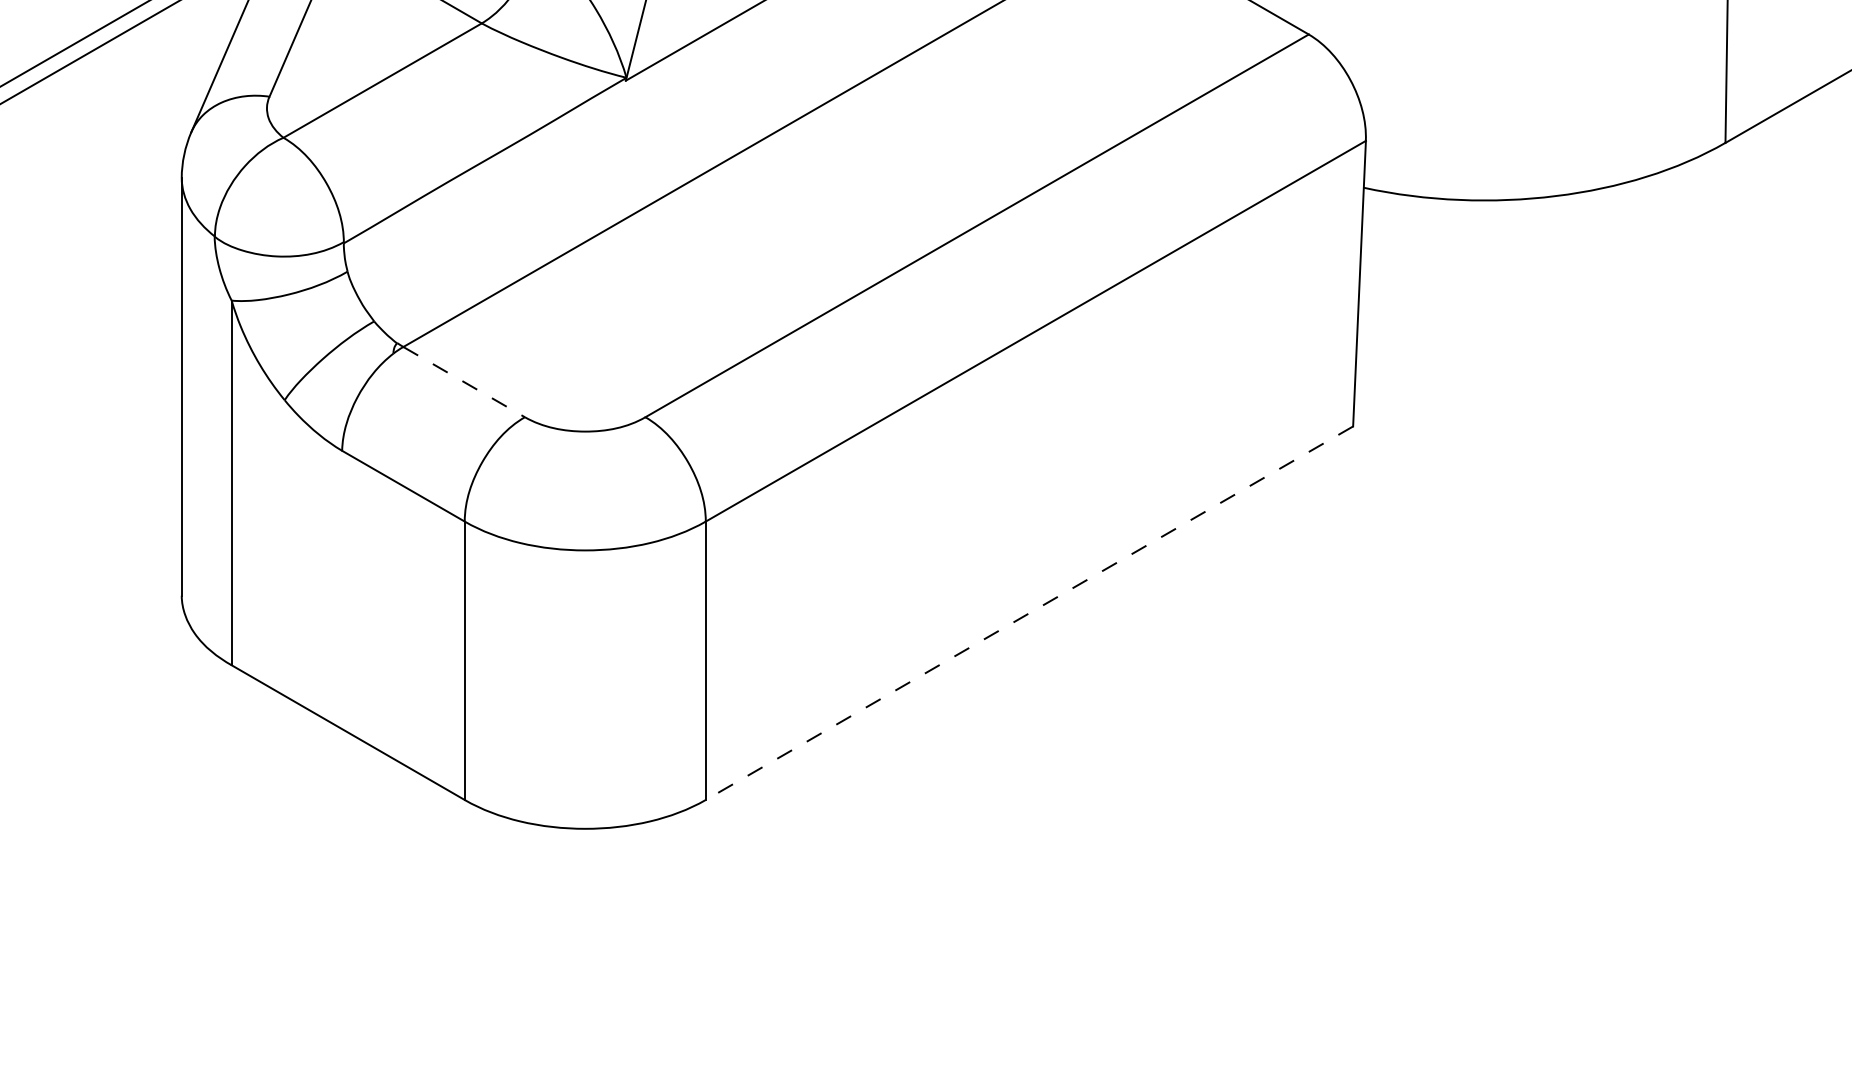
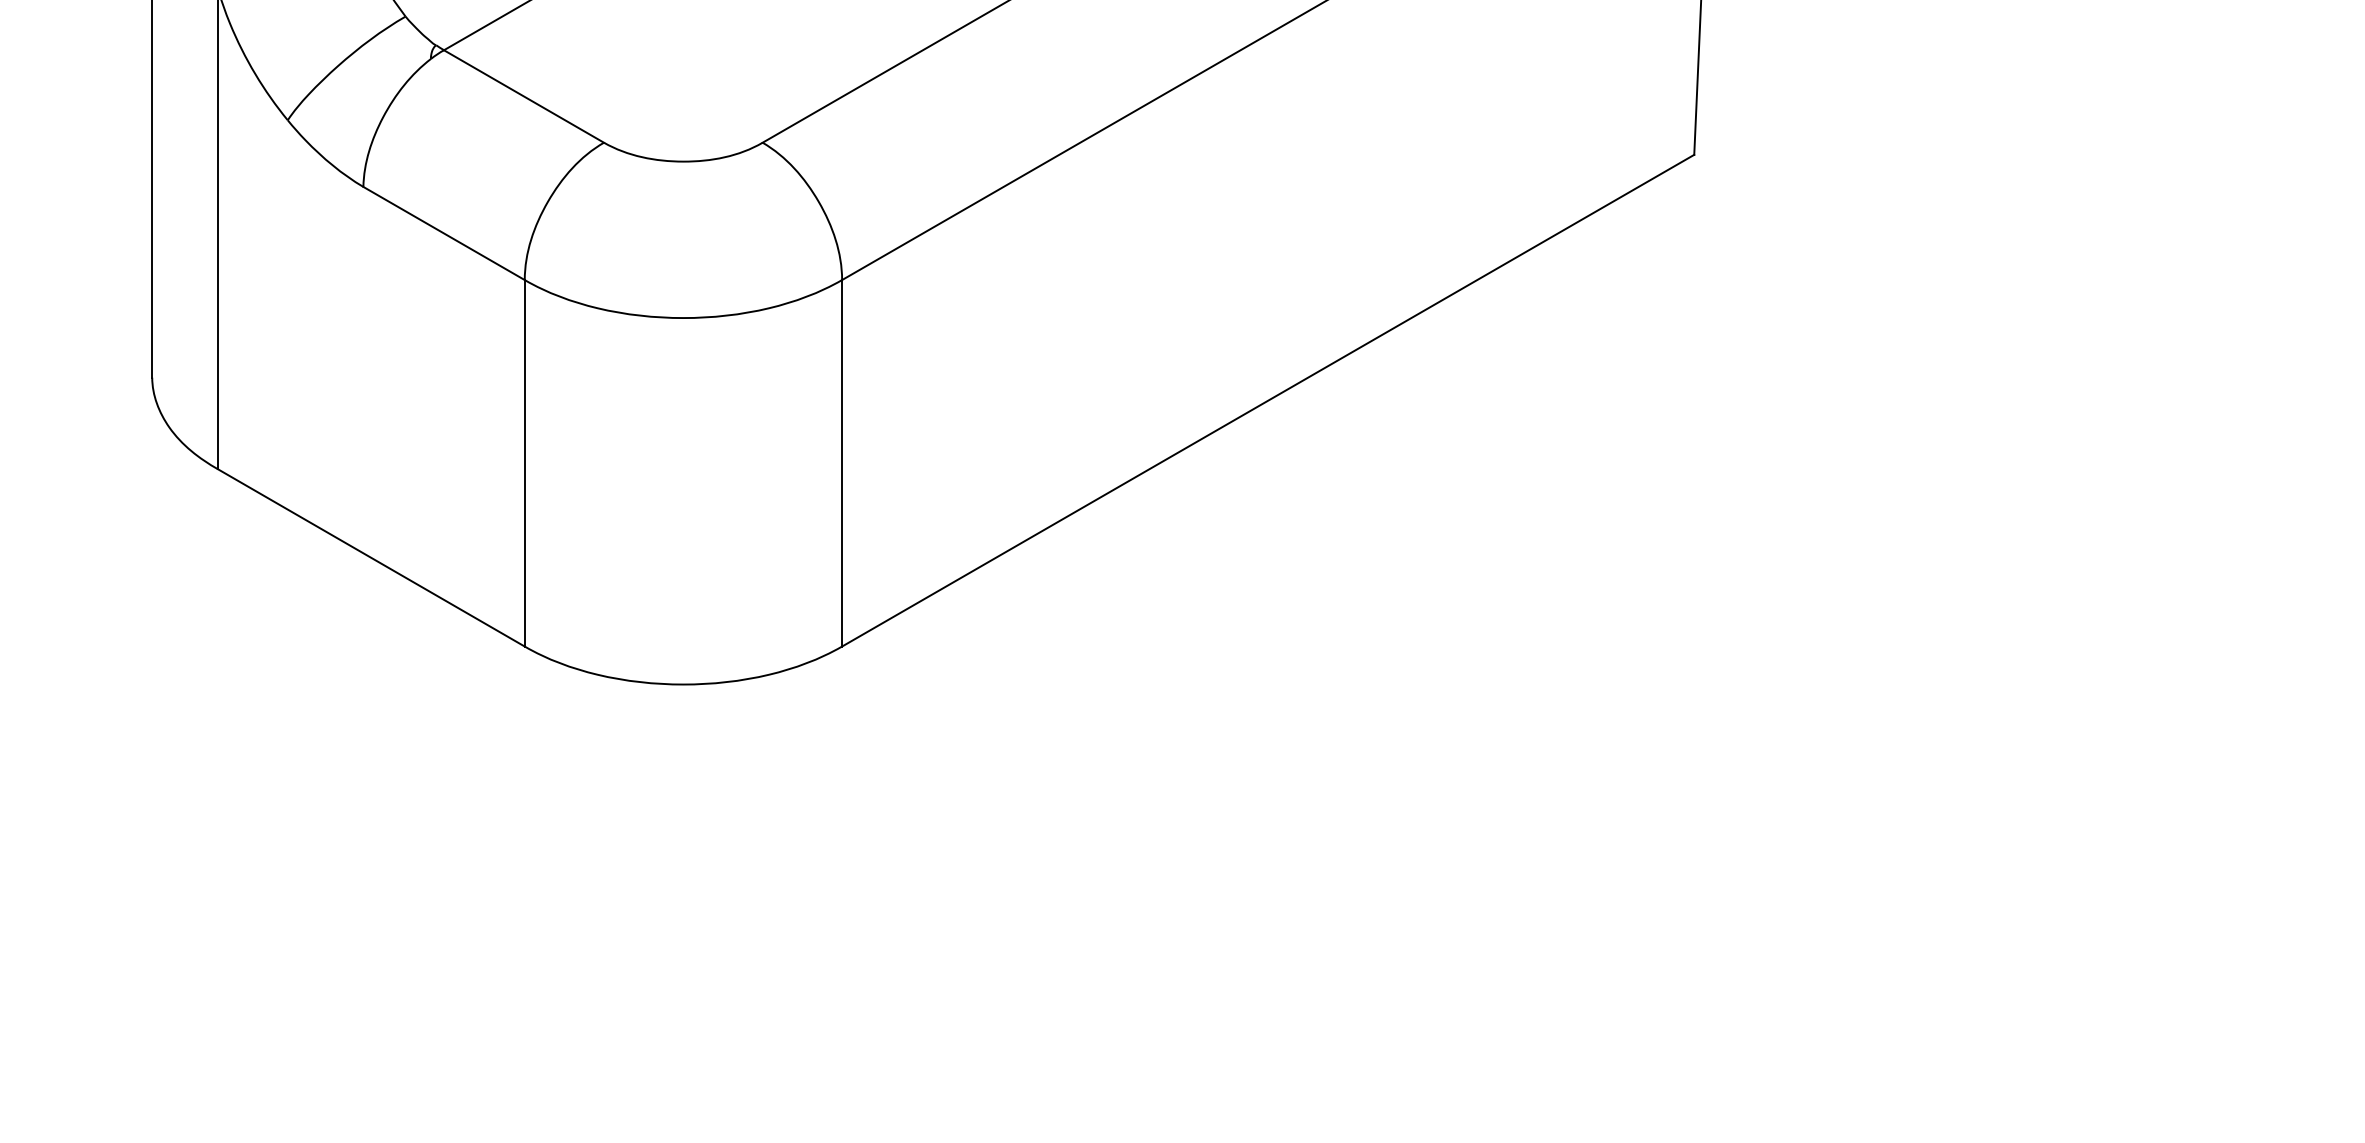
line: (464, 382) -> (524, 96), dashed -> solid
line: (1029, 613) -> (1268, 401), dashed -> solid

